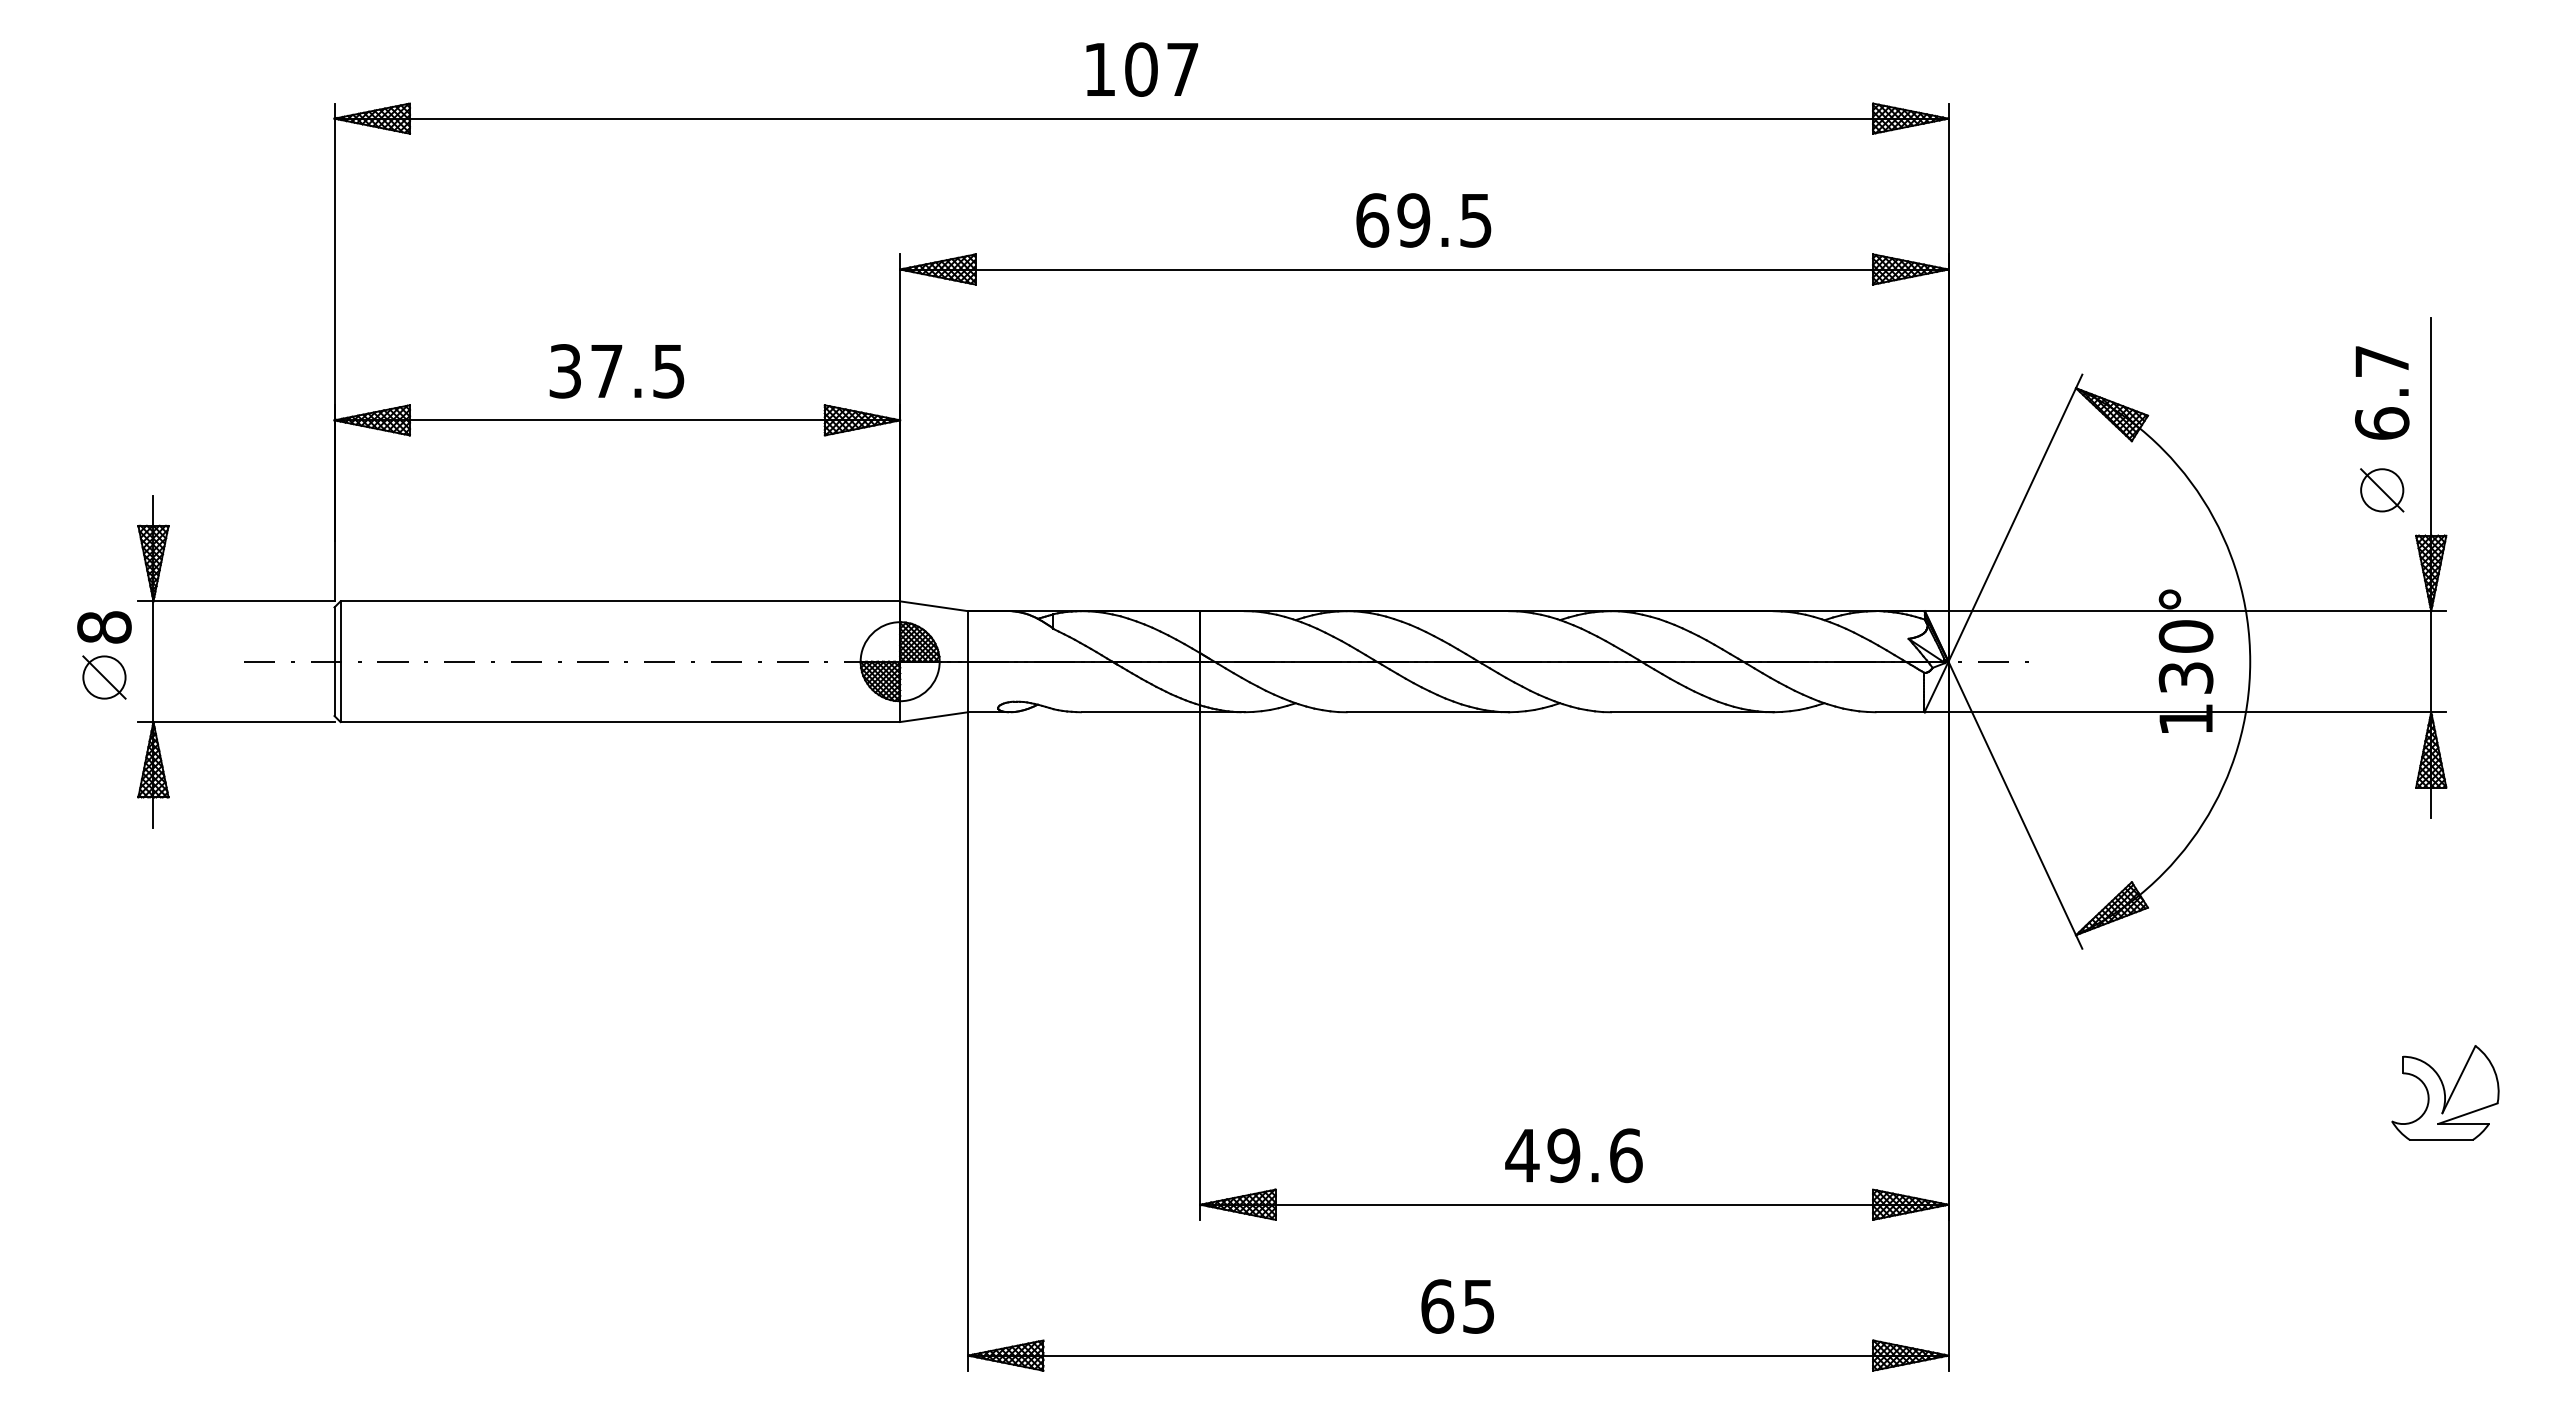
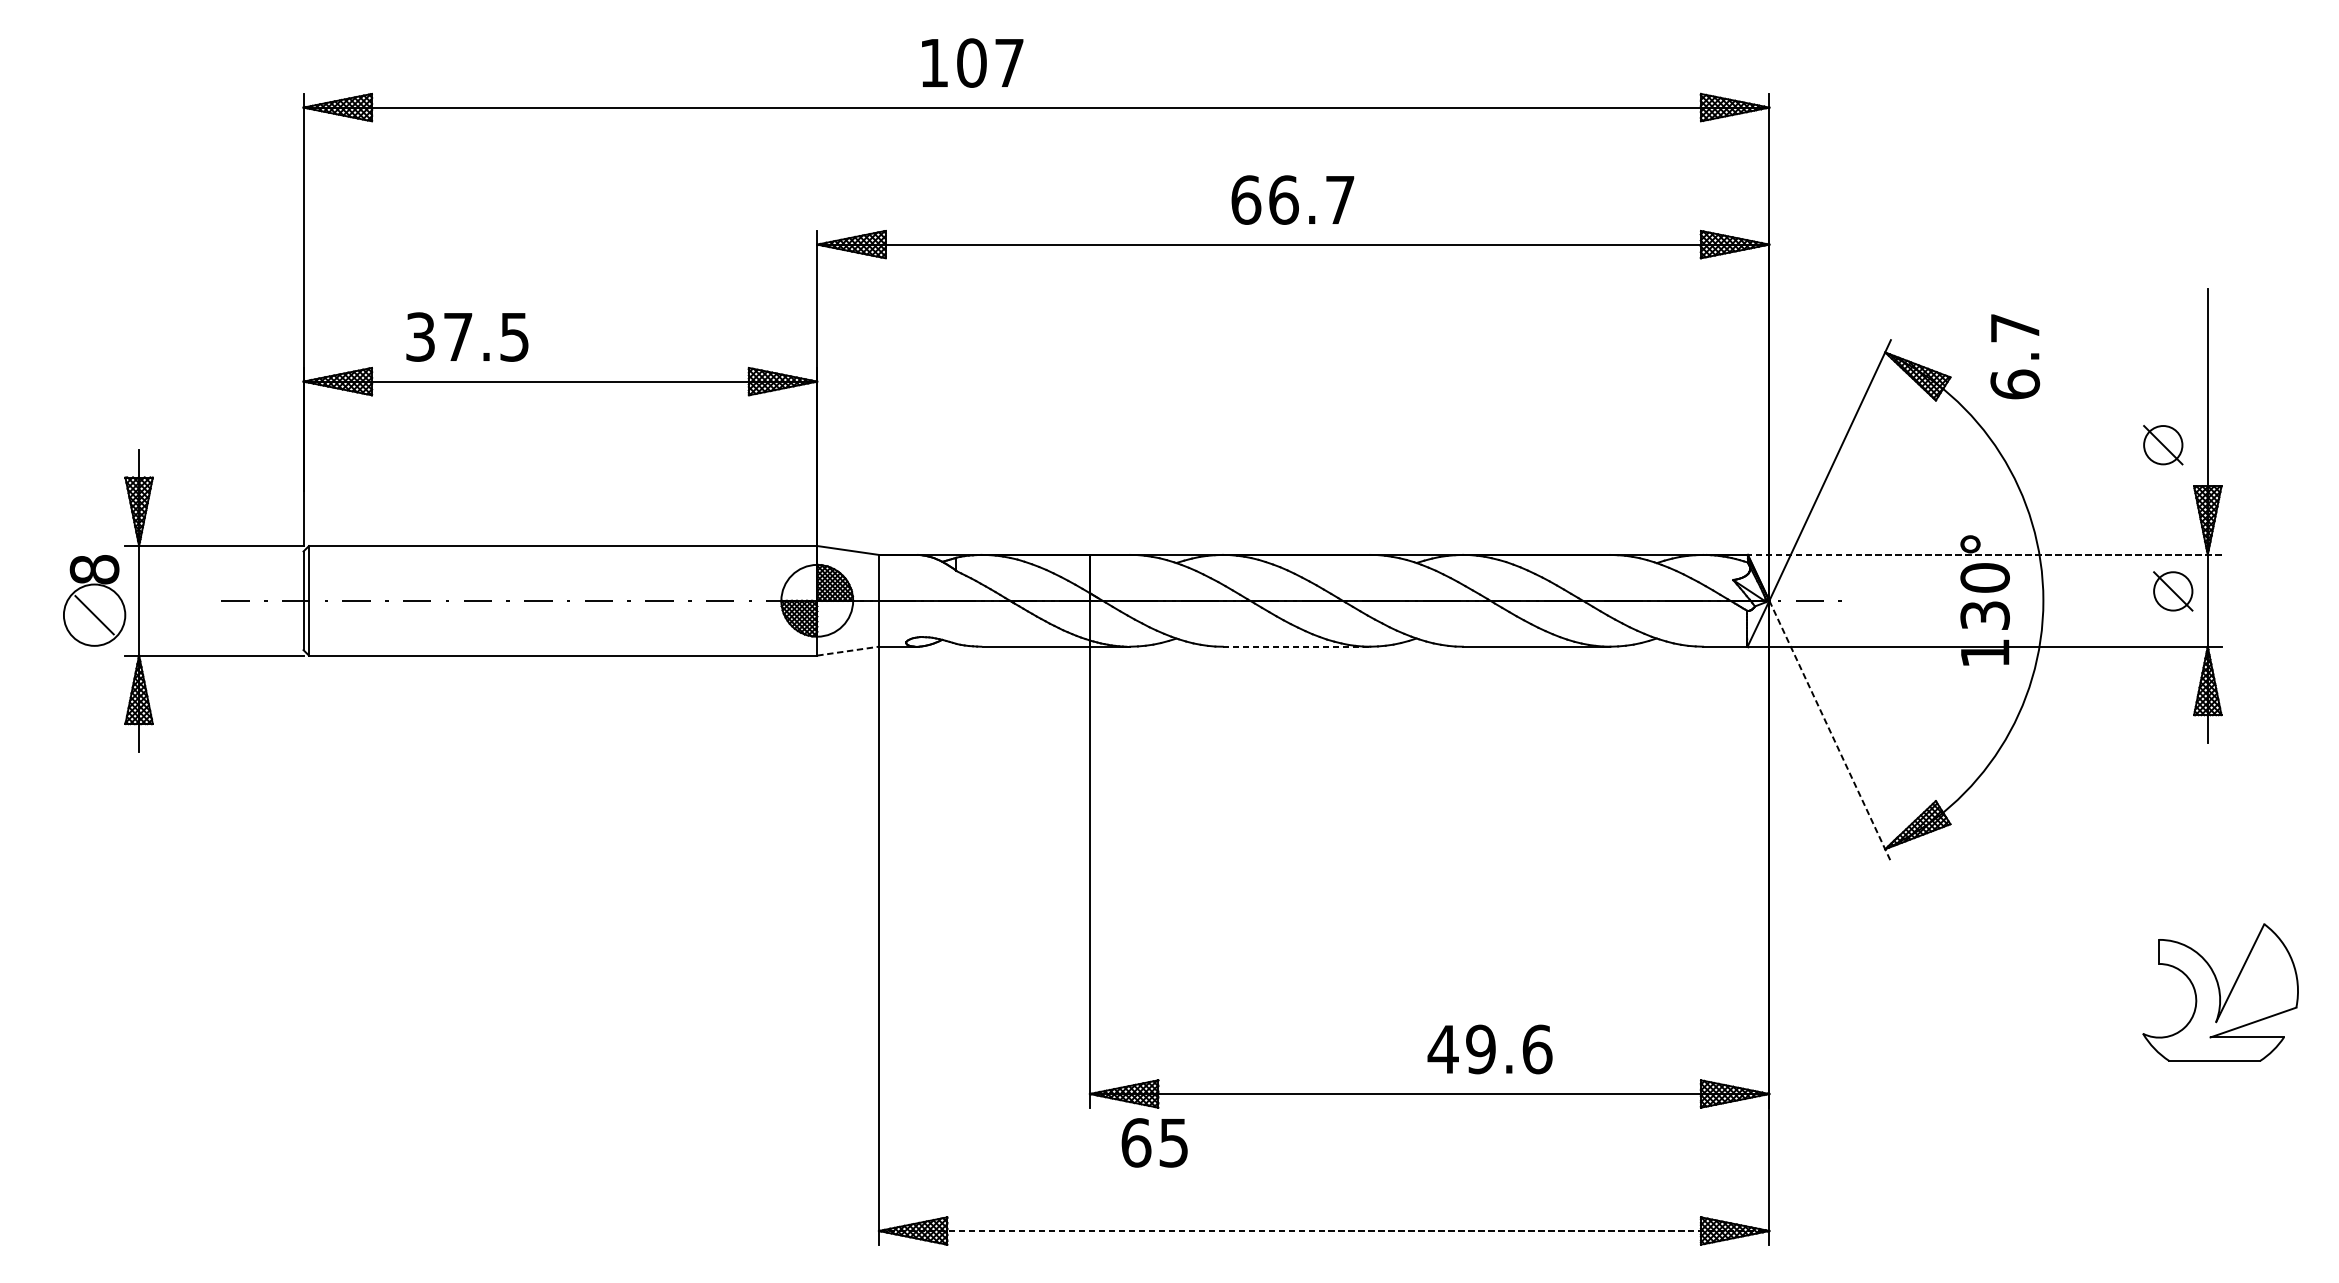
text: (1142, 69) -> (972, 62), moved
text: (1444, 220) -> (1311, 200), 69.5 -> 66.7
text: (616, 371) -> (467, 337), moved
text: (2382, 392) -> (2015, 356), moved
line: (2185, 611) -> (1984, 555), solid -> dashed
part: (2393, 651) -> (2173, 591), added
circle: (104, 677) -> (94, 615), size x1.6
line: (1428, 712) -> (1297, 646), solid -> dashed
line: (934, 717) -> (848, 651), solid -> dashed
line: (2015, 805) -> (1830, 731), solid -> dashed
part: (2445, 1092) -> (2220, 992), size x1.6
text: (1573, 1155) -> (1489, 1049), moved
text: (1457, 1306) -> (1154, 1142), moved
line: (1458, 1355) -> (1324, 1230), solid -> dashed

